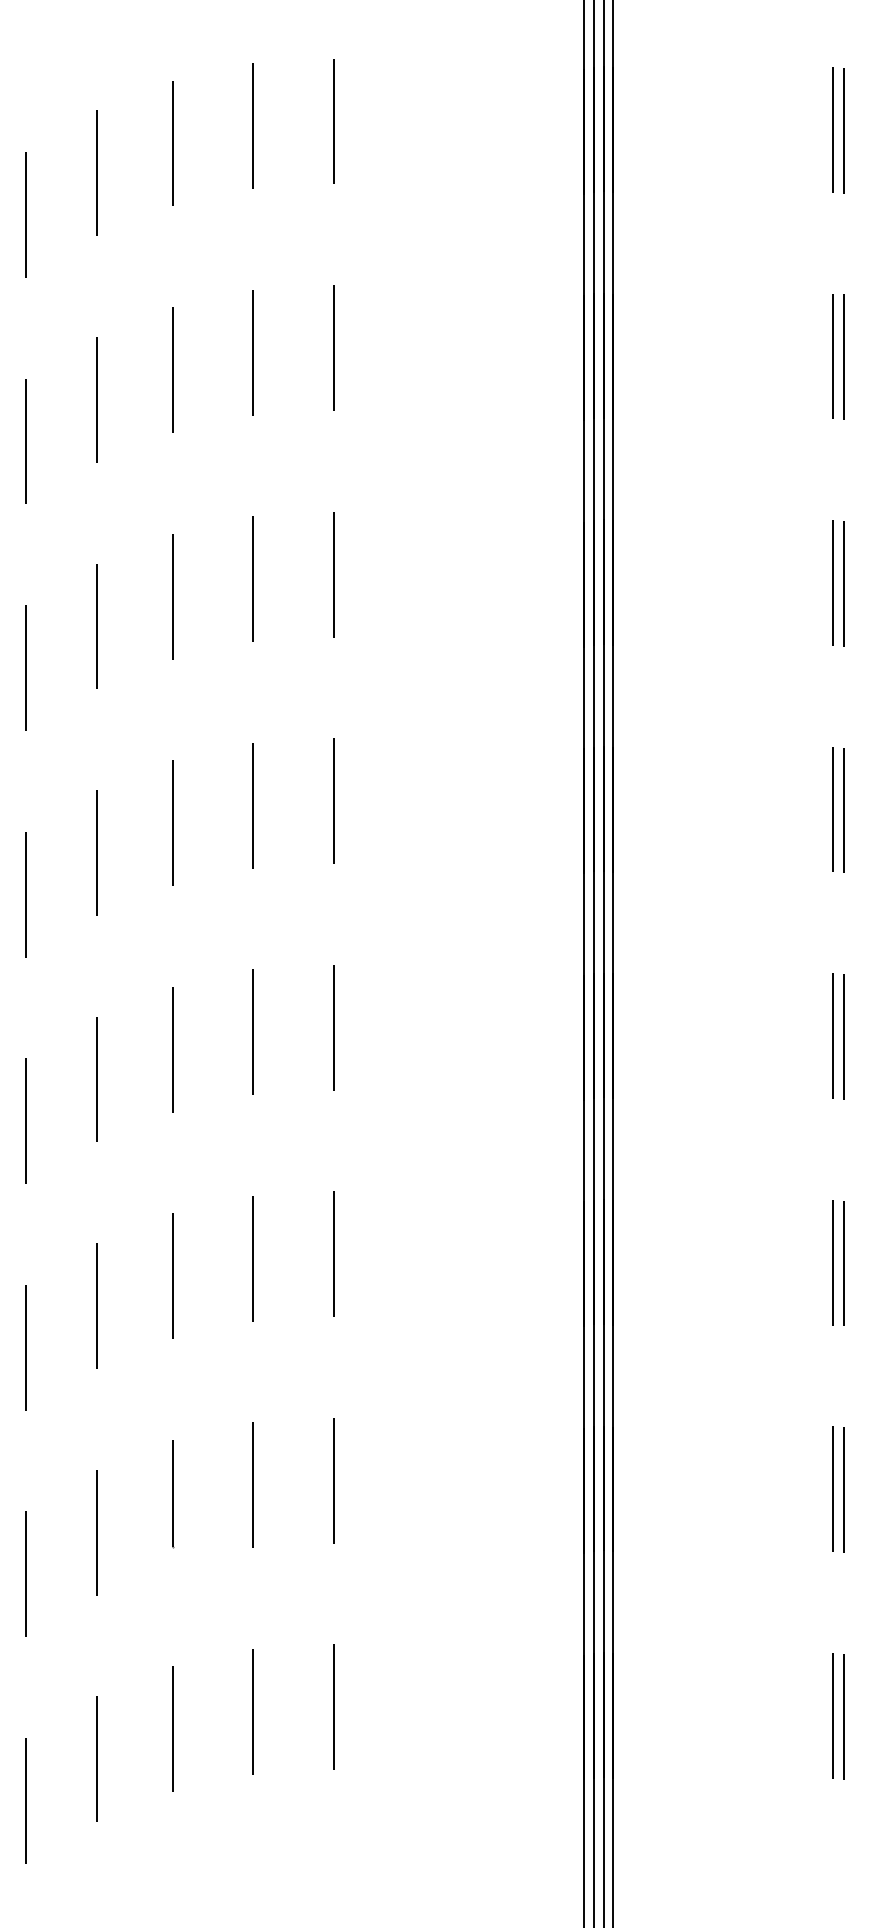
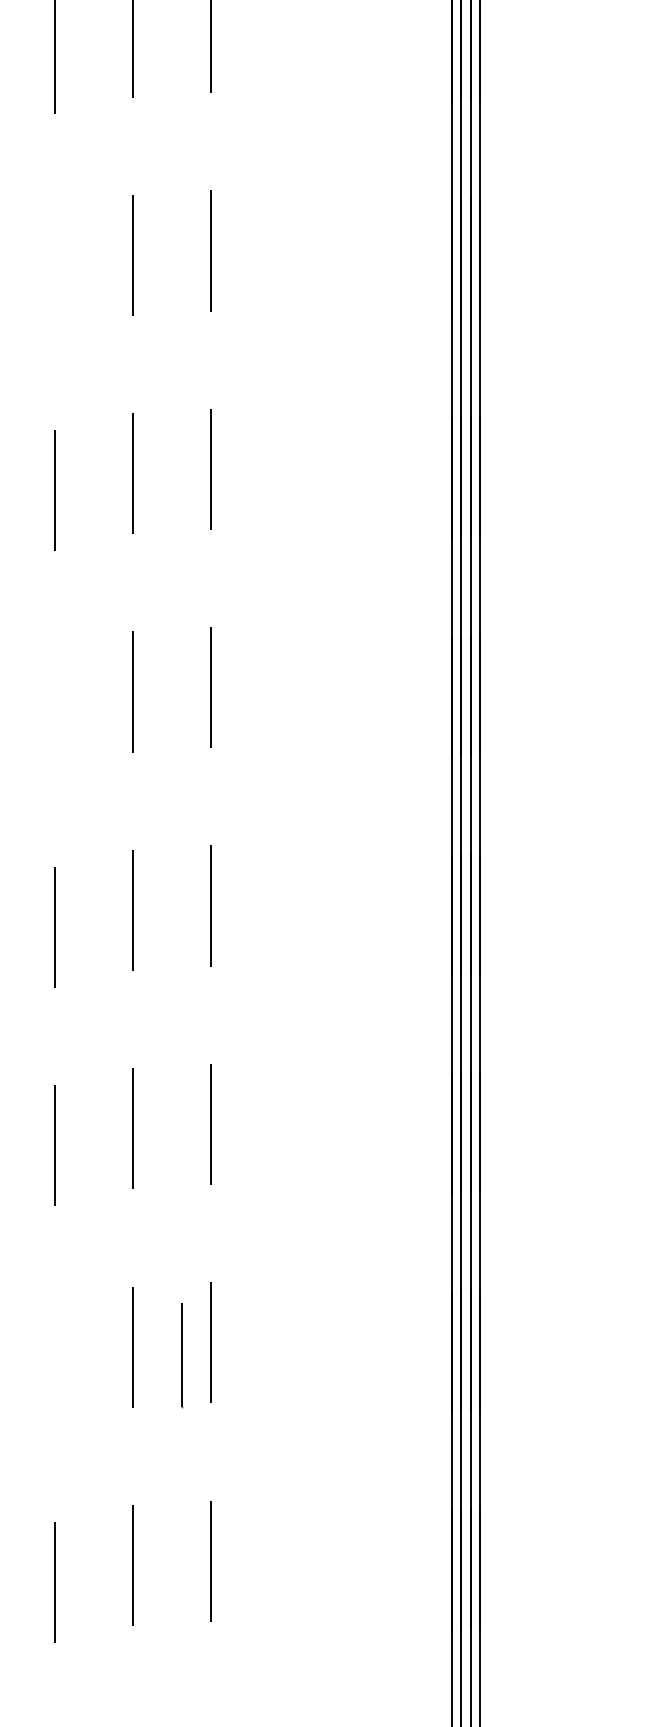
line: (172, 370) -> (55, 272), removed
line: (172, 823) -> (55, 709), removed
line: (173, 1494) -> (182, 1356), moved

